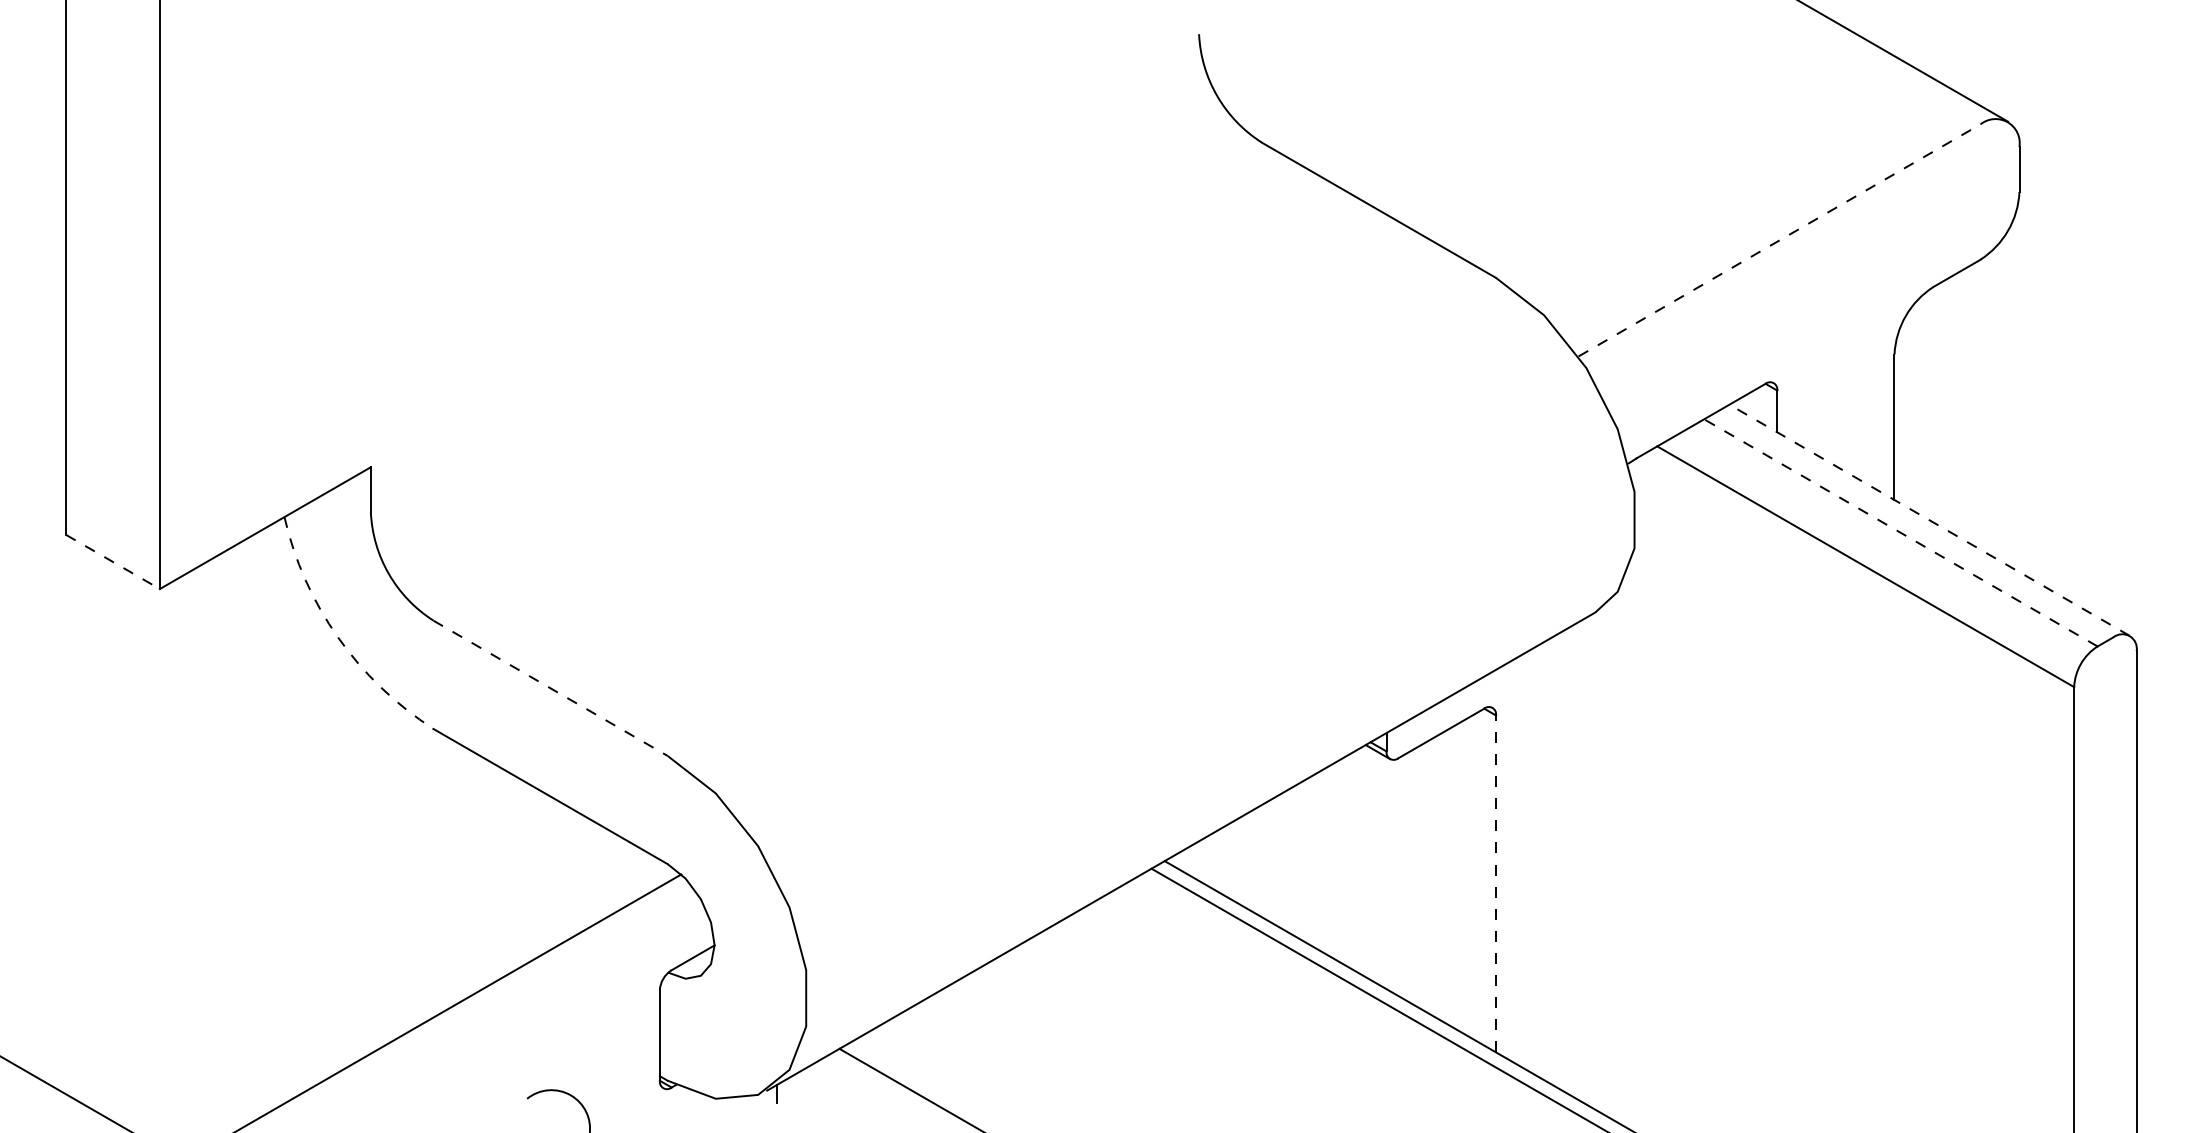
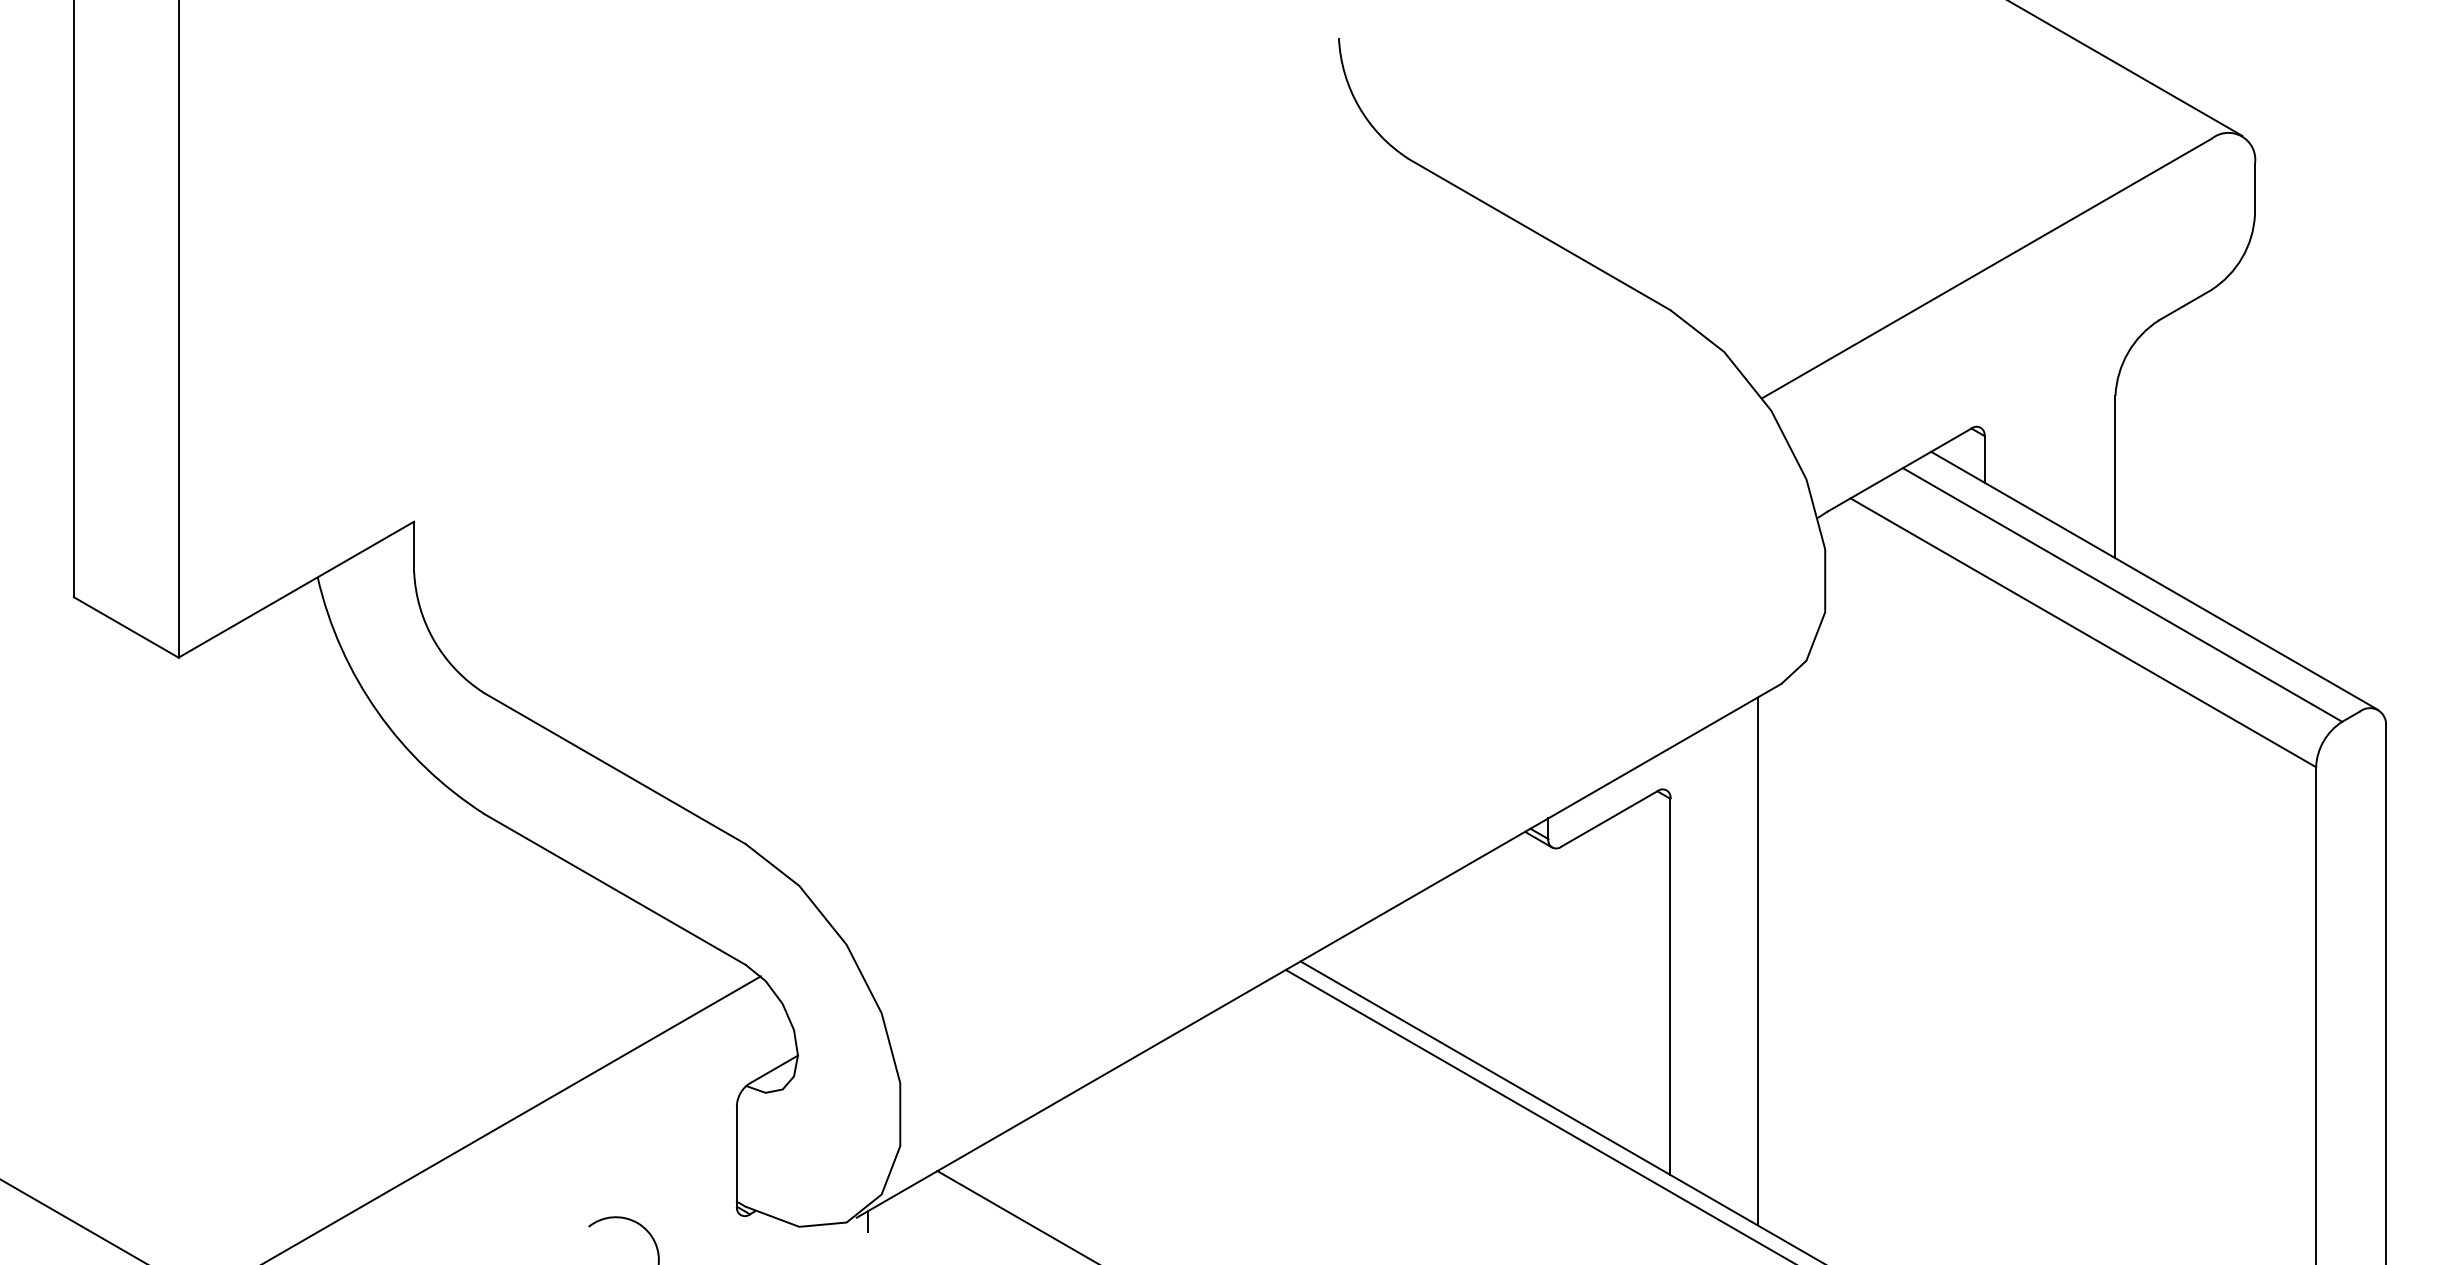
line: (1779, 240) -> (1987, 268), dashed -> solid
line: (1929, 520) -> (2154, 581), dashed -> solid
line: (1900, 532) -> (2122, 594), dashed -> solid
line: (113, 562) -> (126, 628), dashed -> solid
arc: (338, 637) -> (378, 711), dashed -> solid
line: (551, 688) -> (615, 768), dashed -> solid
line: (1574, 860) -> (1758, 960), added
line: (1495, 883) -> (1669, 986), dashed -> solid

